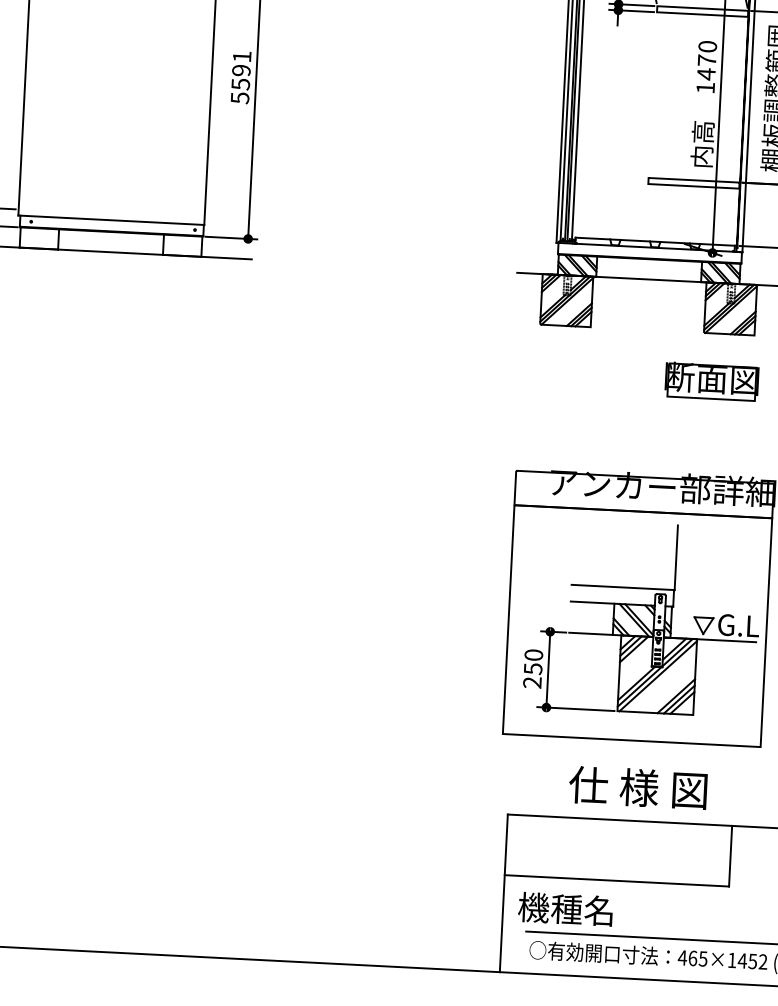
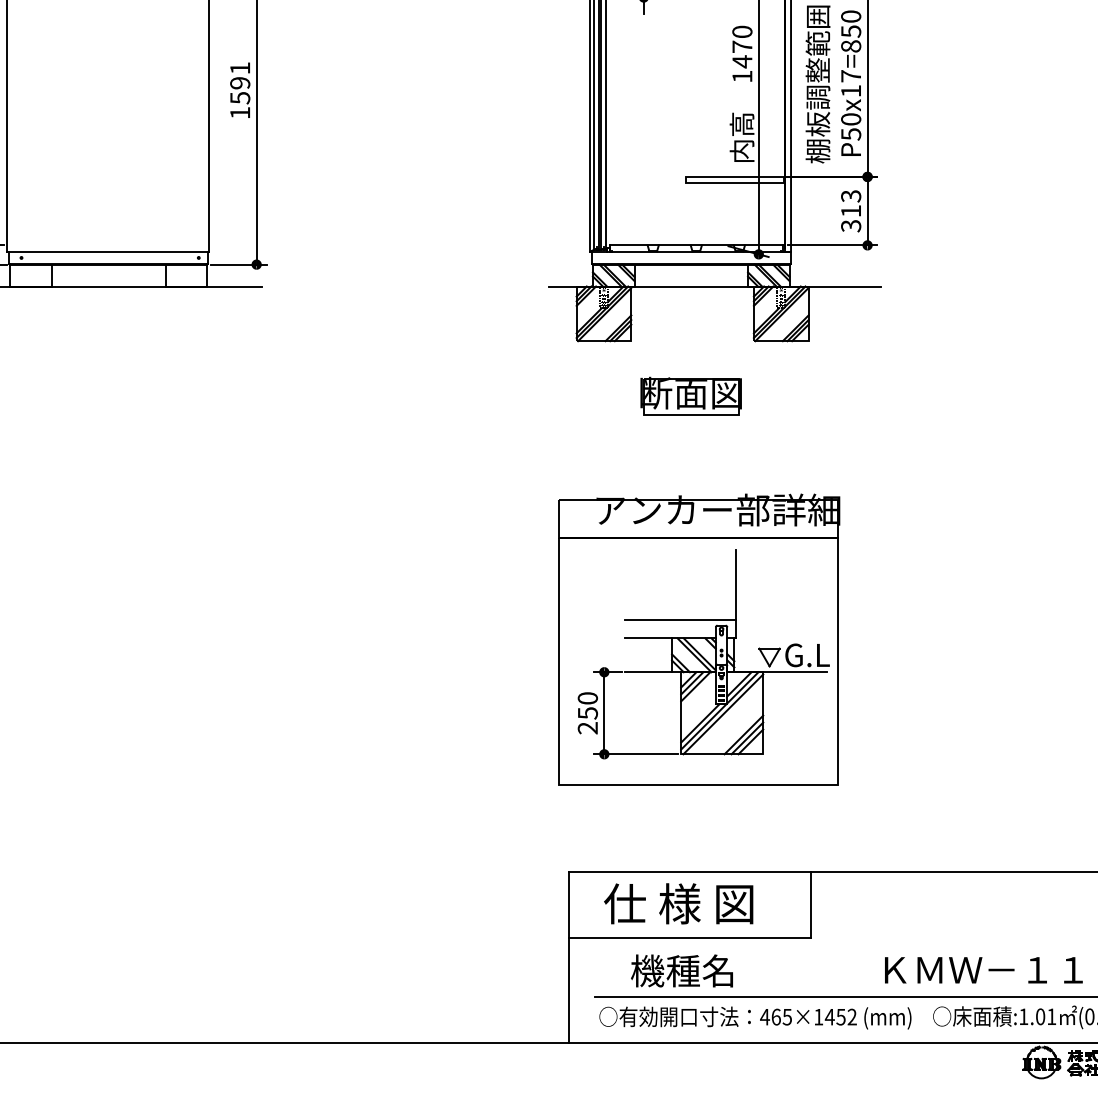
text: (240, 98) -> (240, 113), 5591 -> 1591
part: (711, 380) -> (690, 395), moved
text: (637, 787) -> (678, 903), moved
text: (565, 908) -> (681, 970), moved

